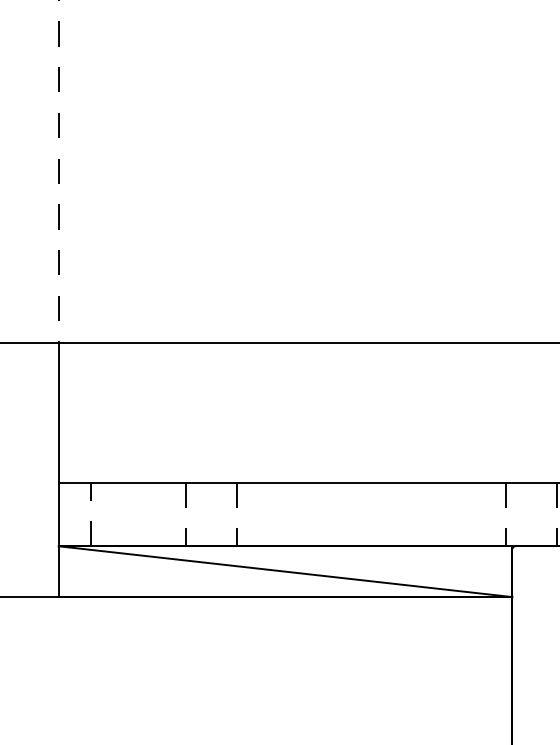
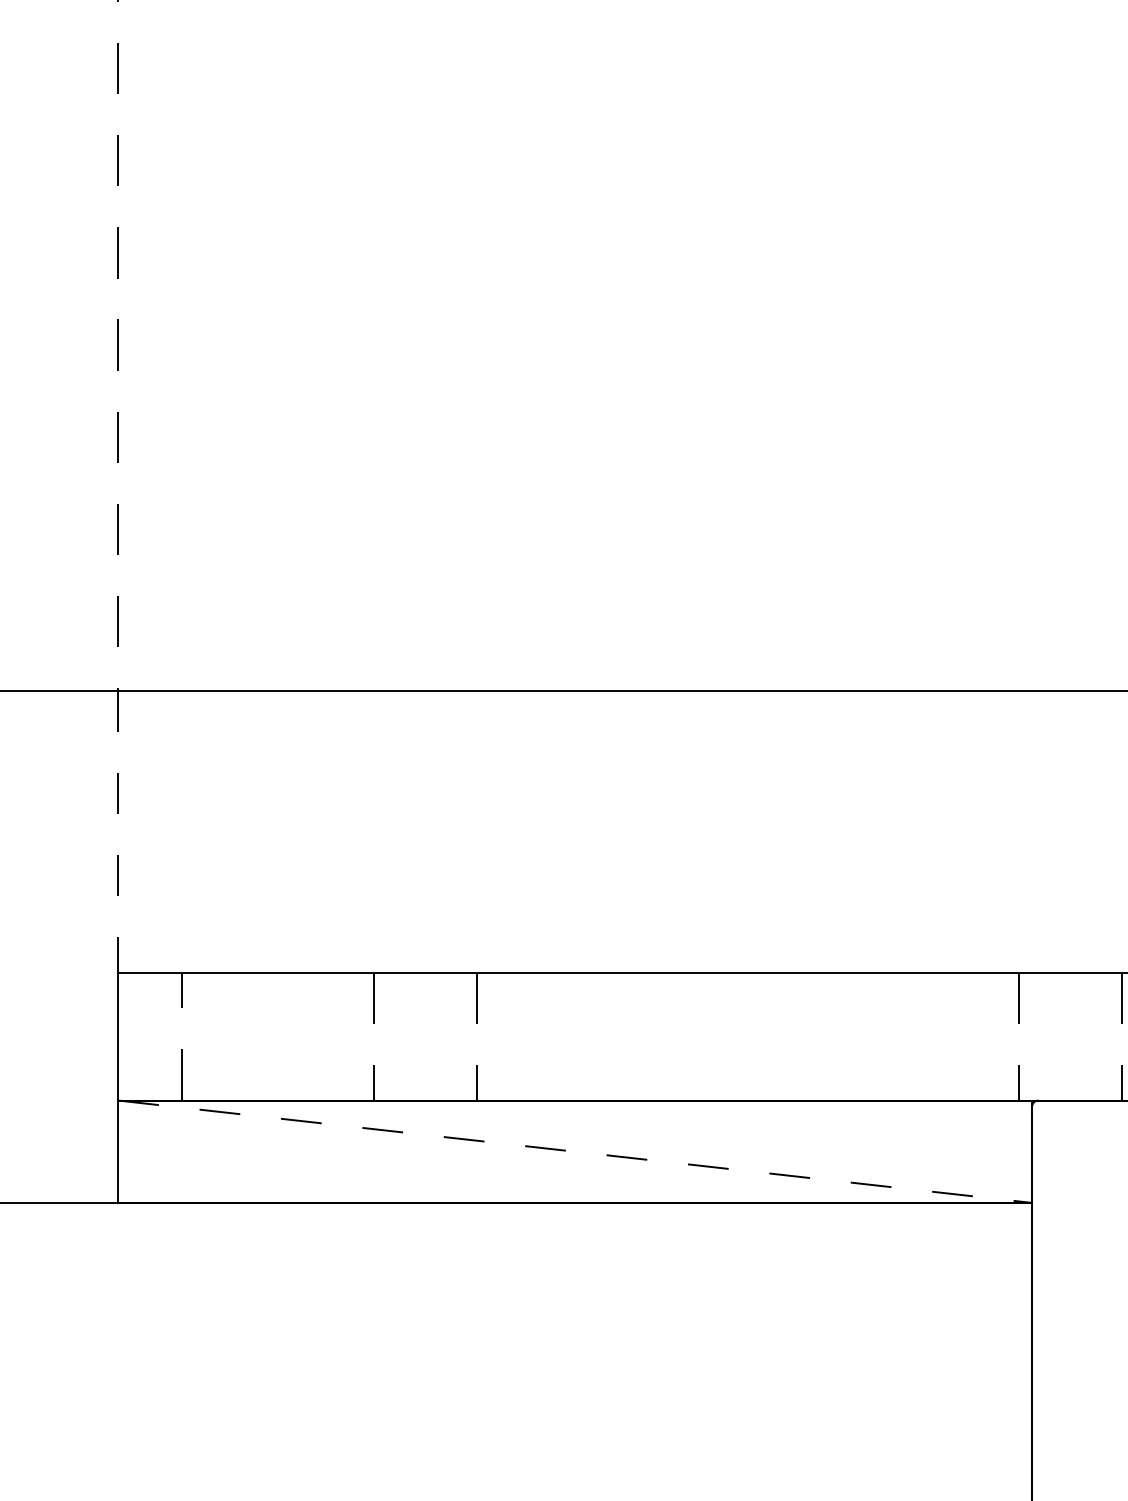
line: (58, 412) -> (117, 831), solid -> dashed
line: (286, 571) -> (577, 1151), solid -> dashed

